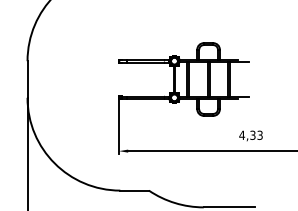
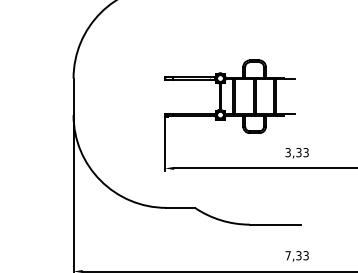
text: (242, 135) -> (288, 152), 4,33 -> 3,33

